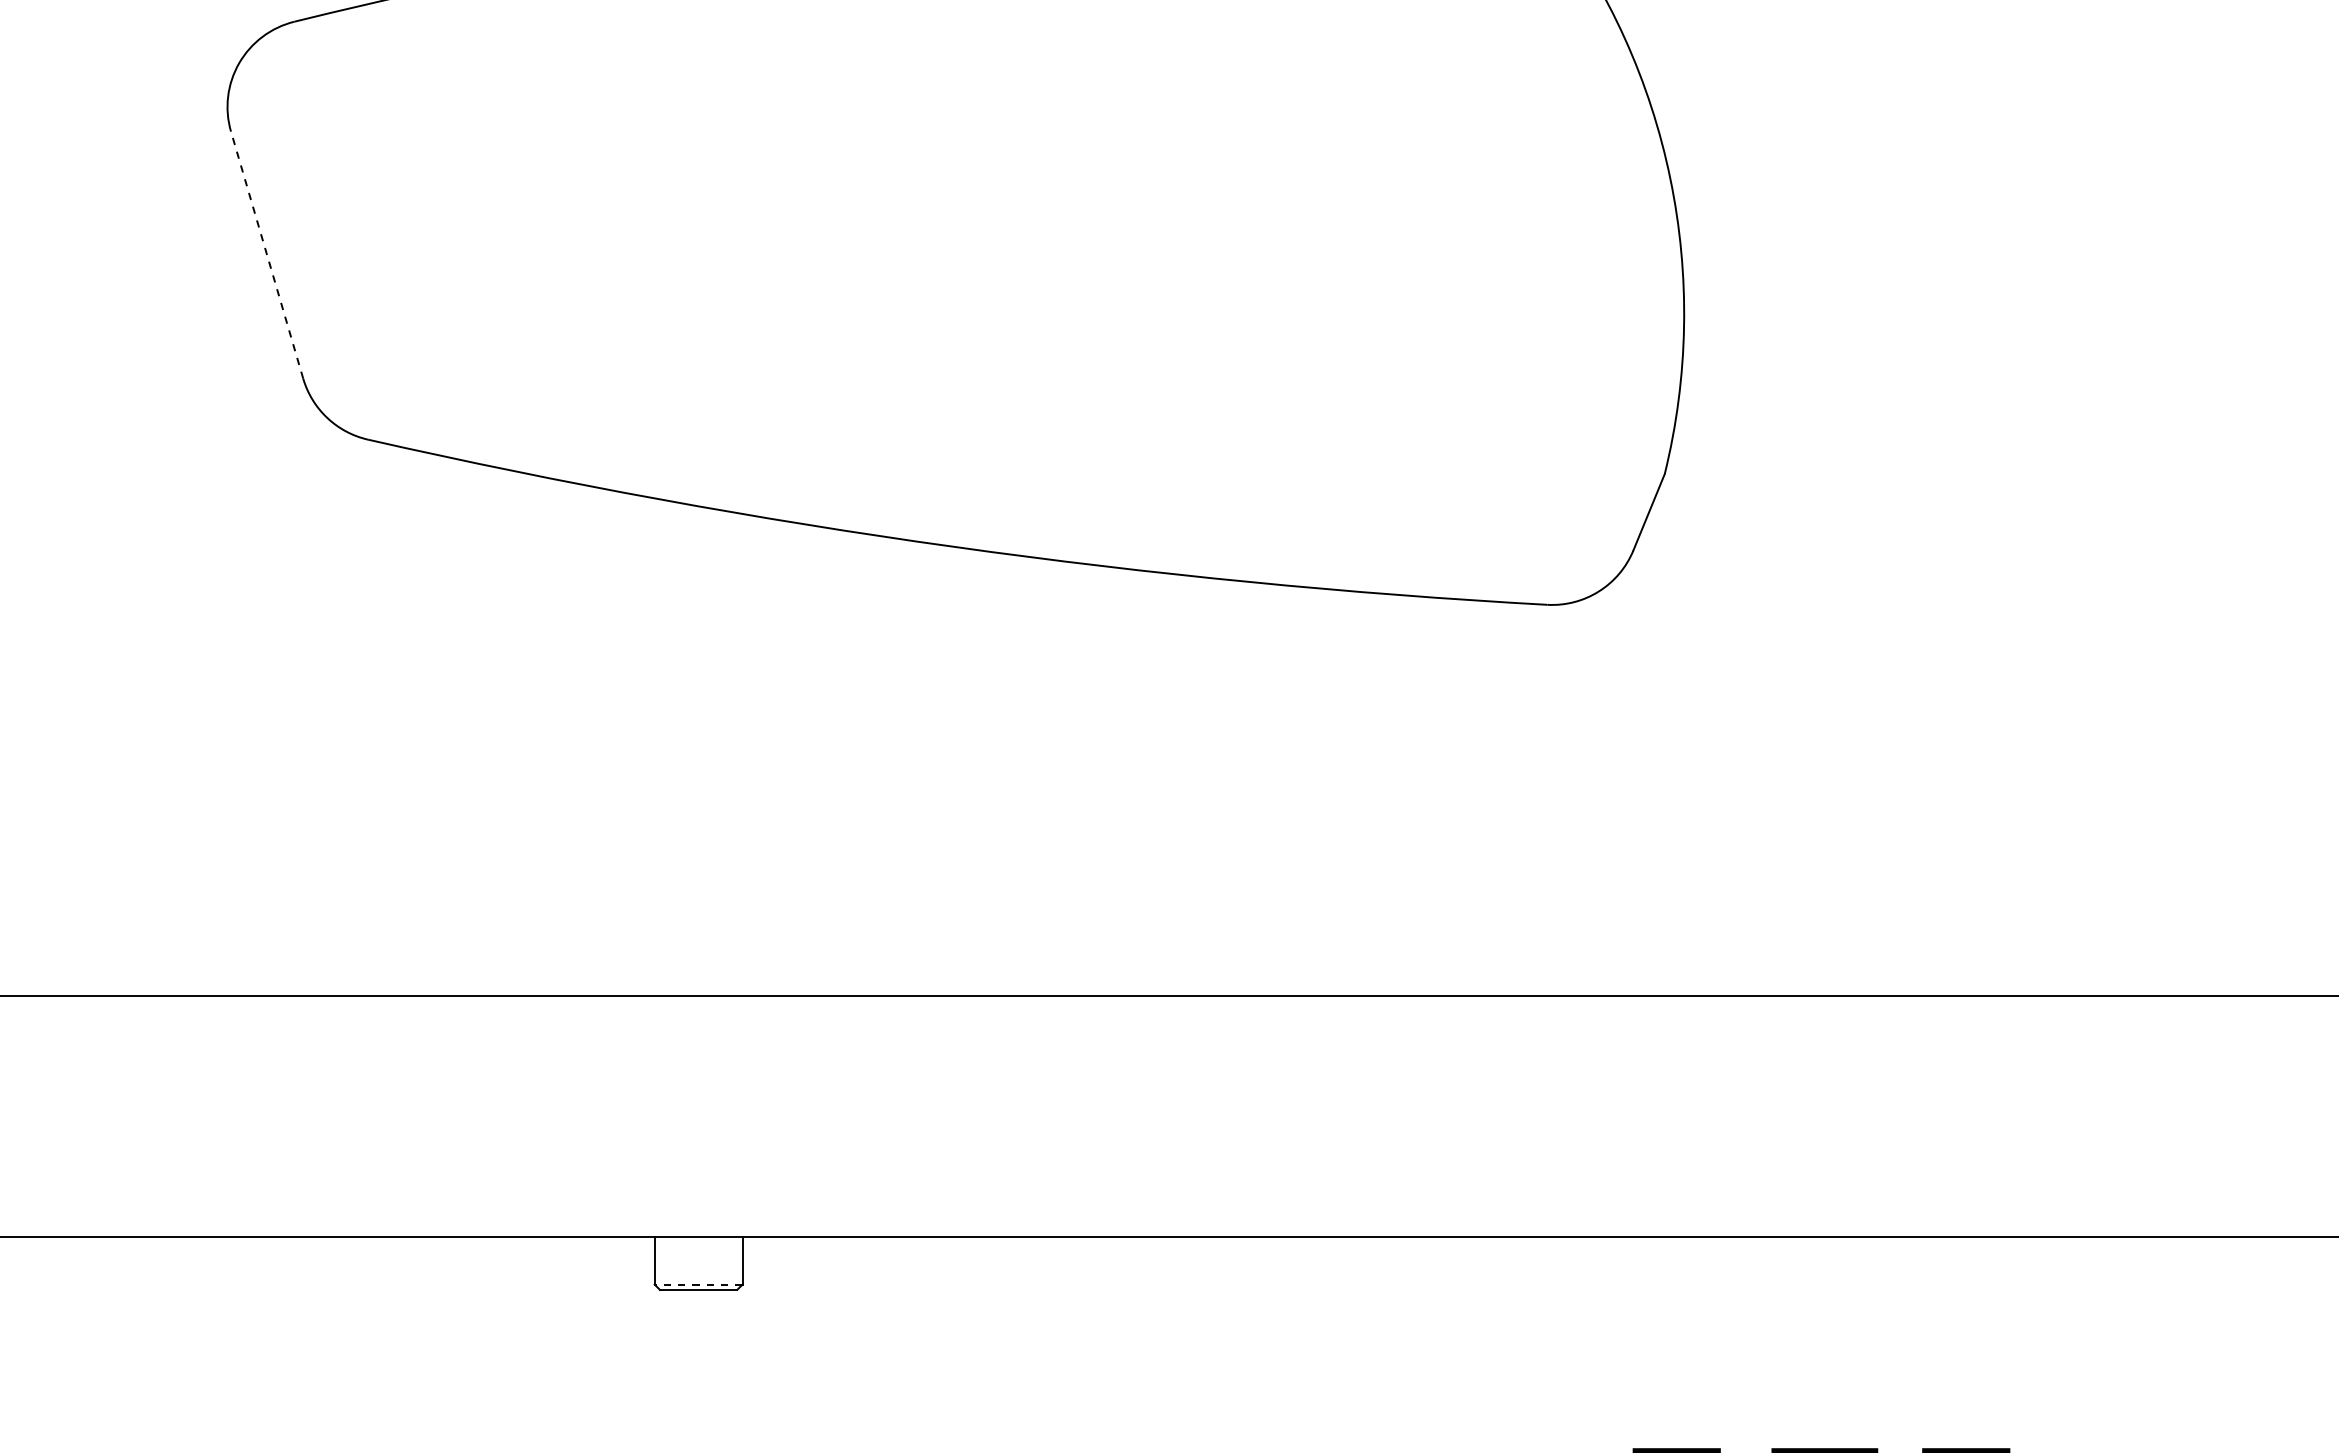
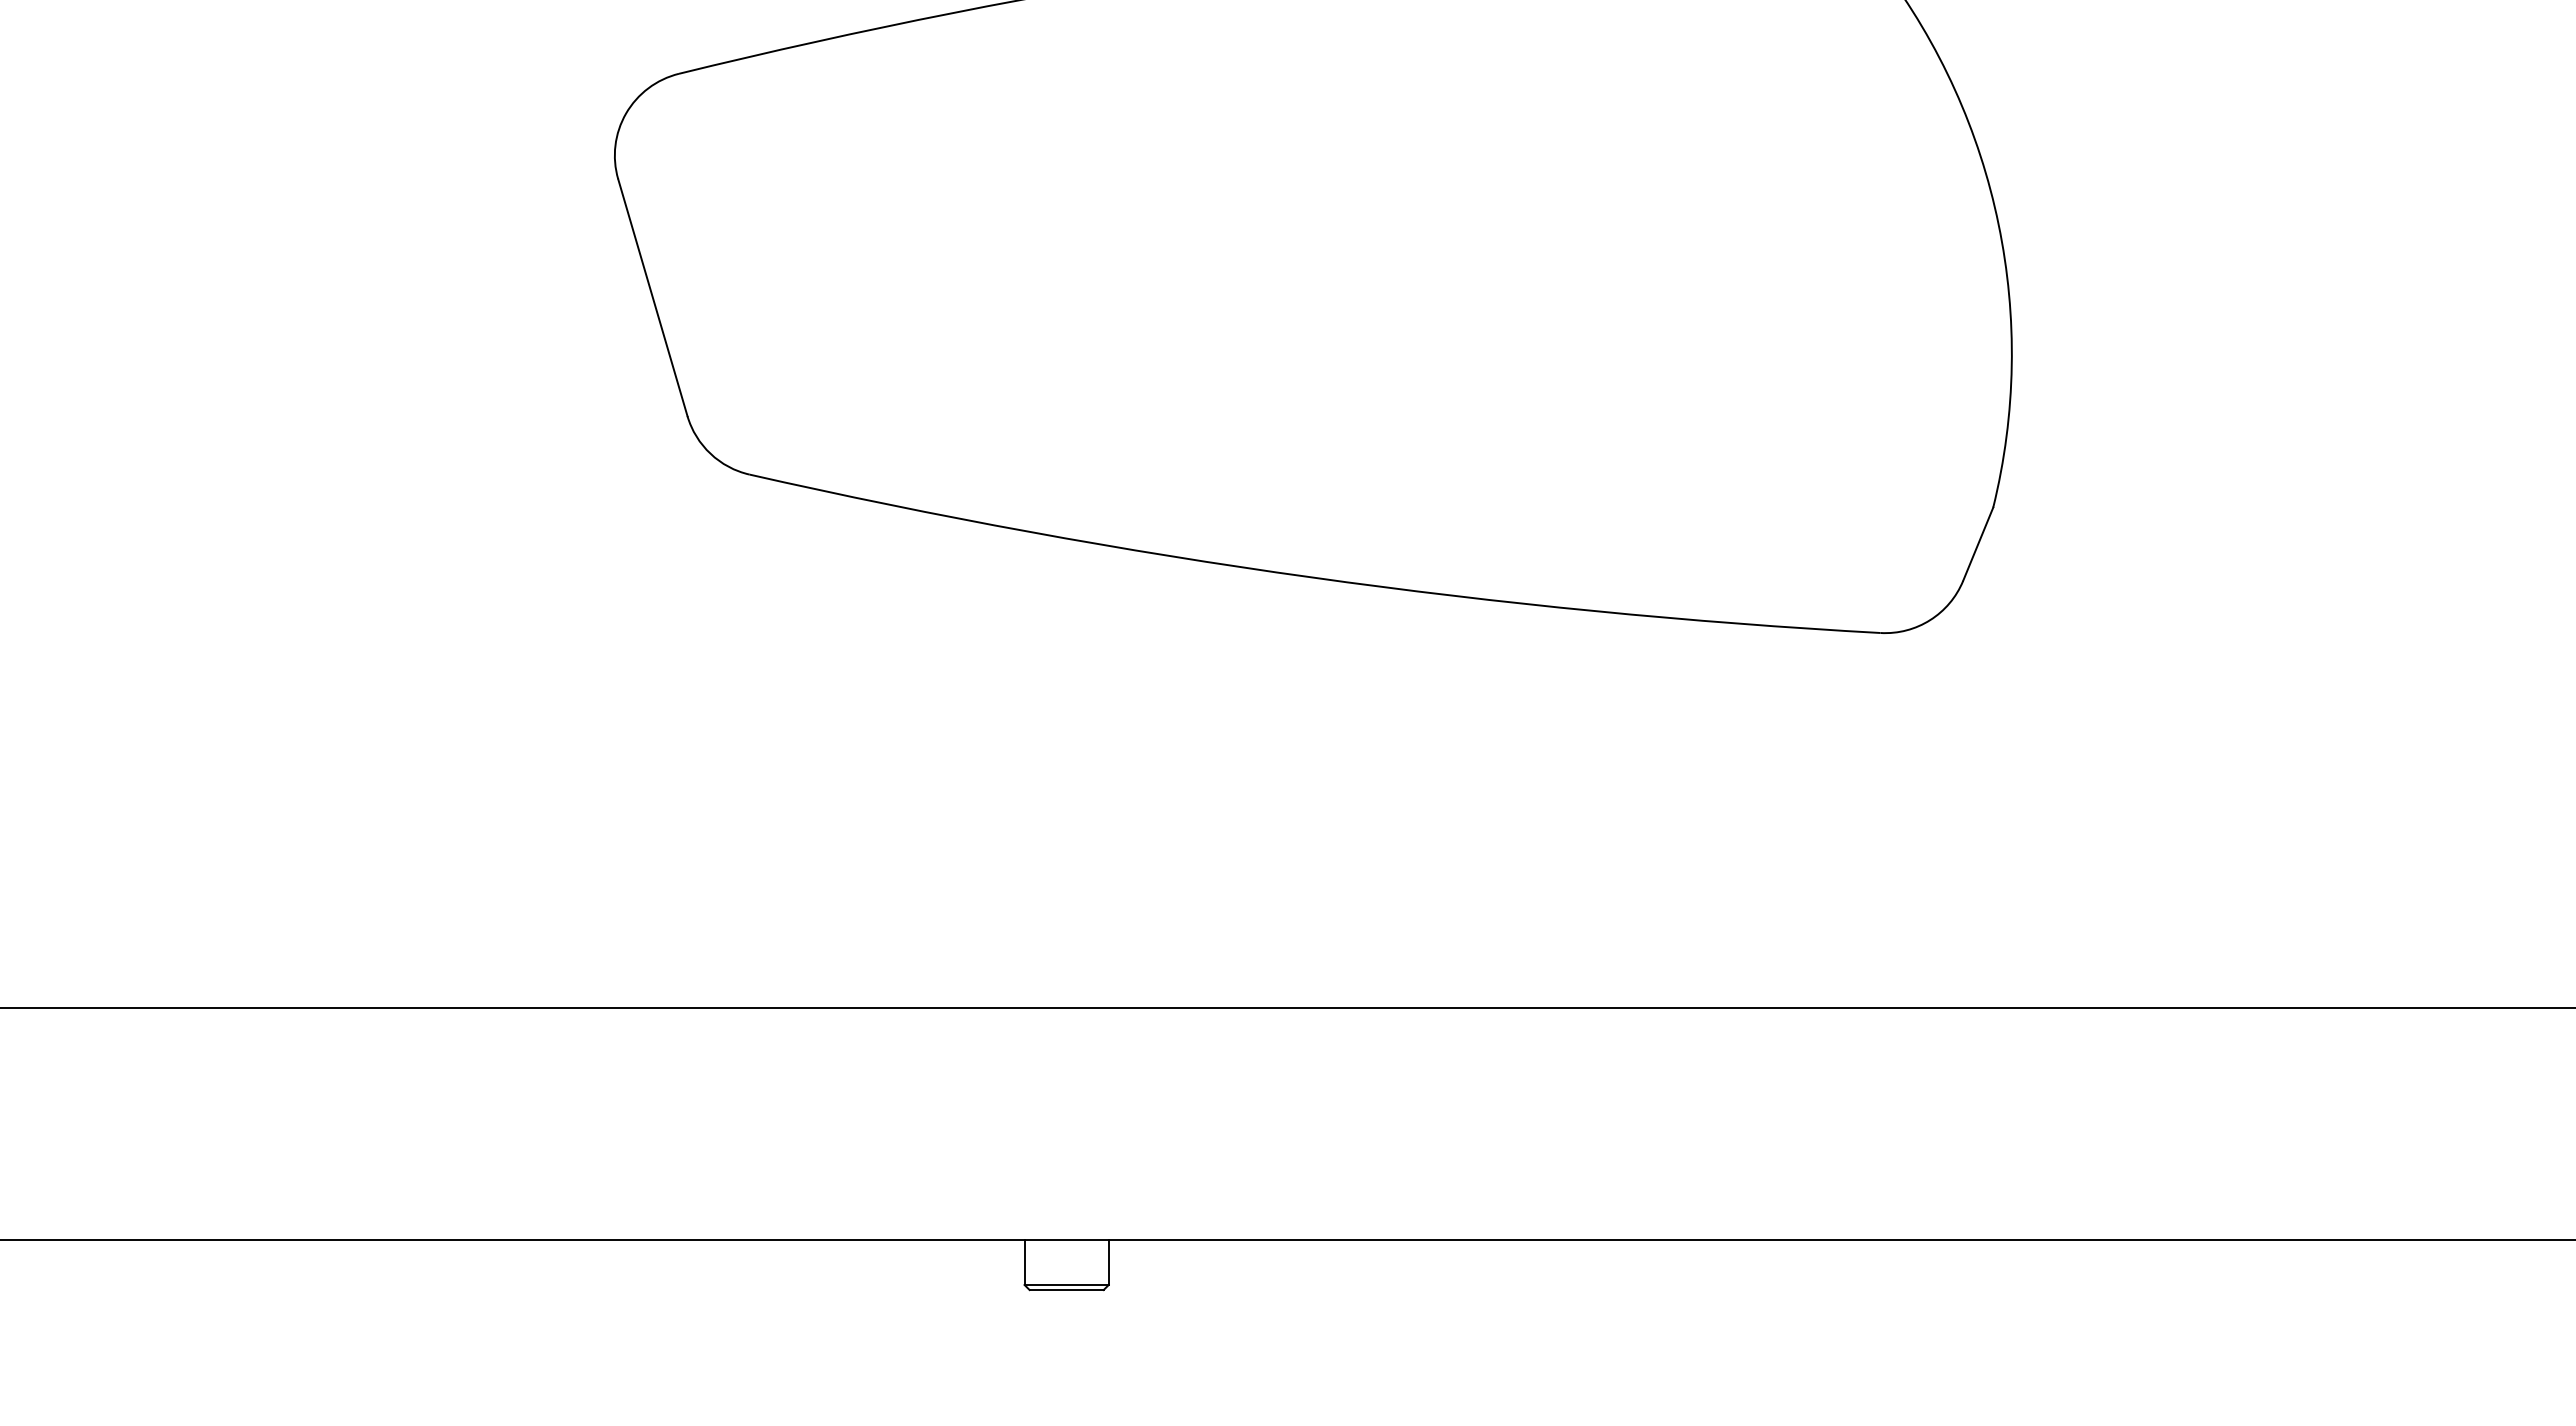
line: (266, 254) -> (652, 297), dashed -> solid
line: (698, 1284) -> (1066, 1284), dashed -> solid

